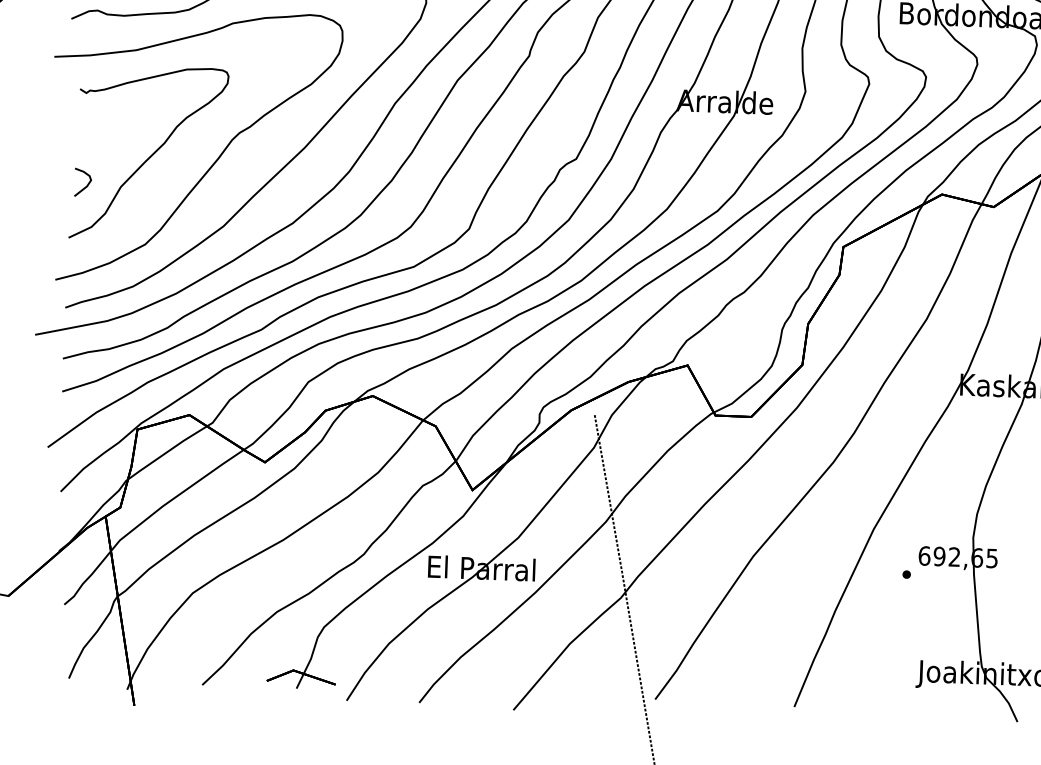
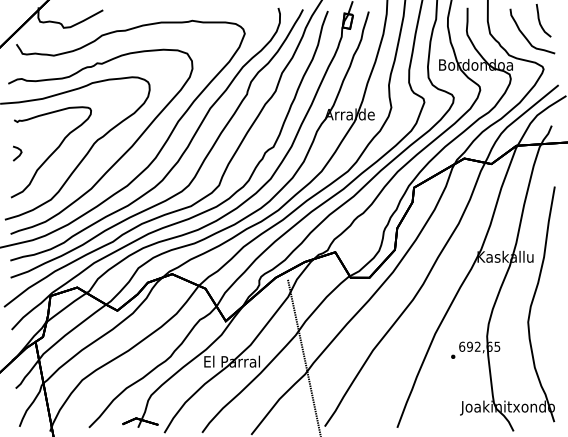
curve: (86, 182) -> (19, 153), moved

